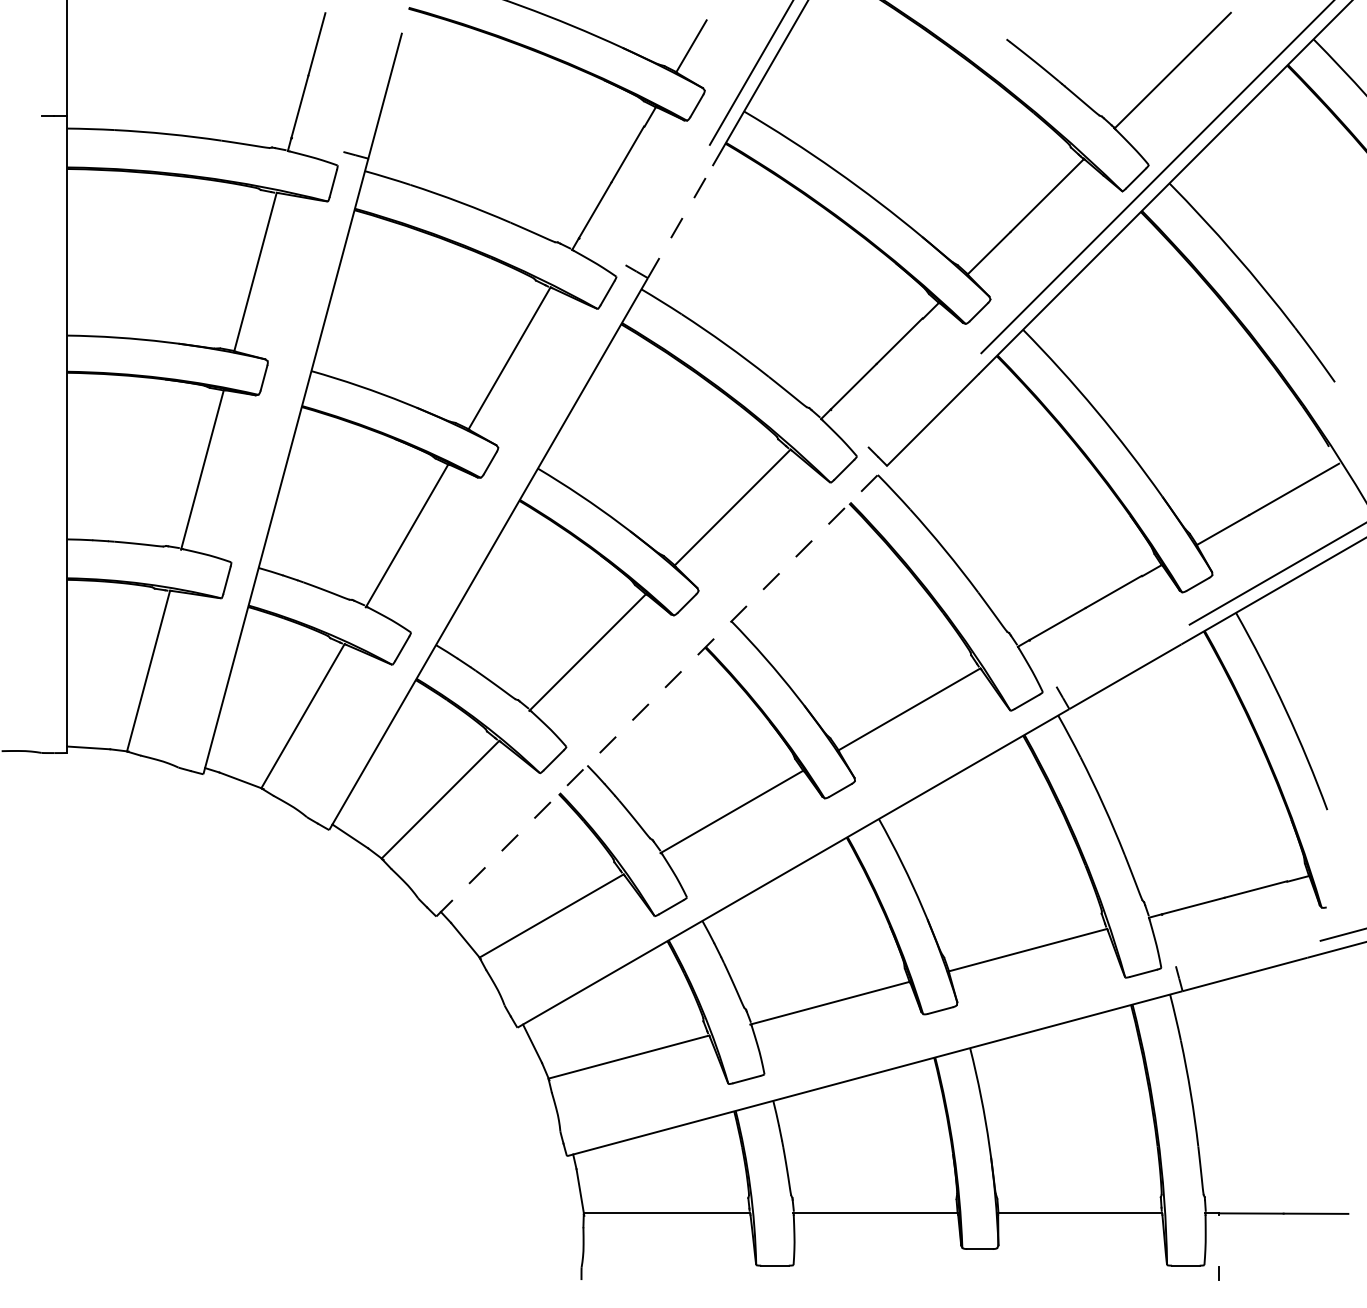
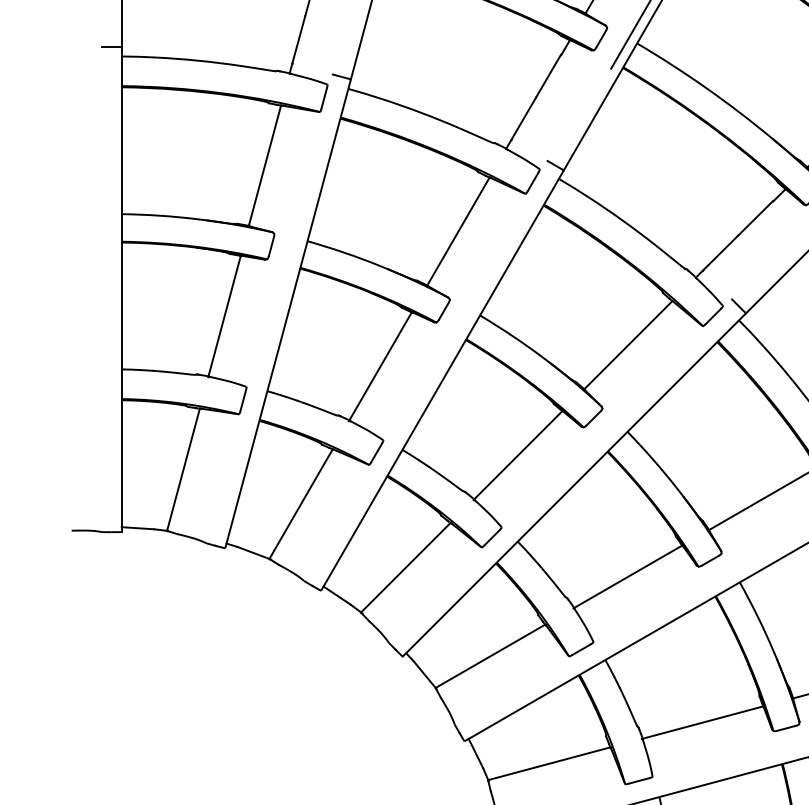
line: (680, 222) -> (588, 128), dashed -> solid
line: (661, 691) -> (574, 485), dashed -> solid

